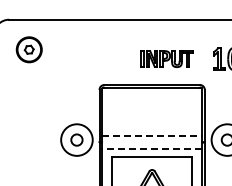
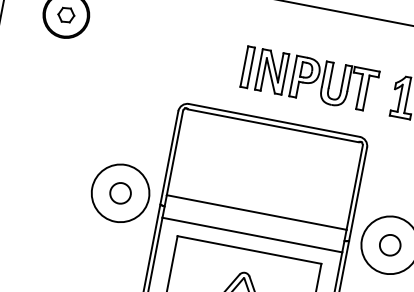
part: (166, 58) -> (309, 78), size x1.43
line: (152, 136) -> (257, 213), dashed -> solid
line: (151, 148) -> (251, 234), dashed -> solid

